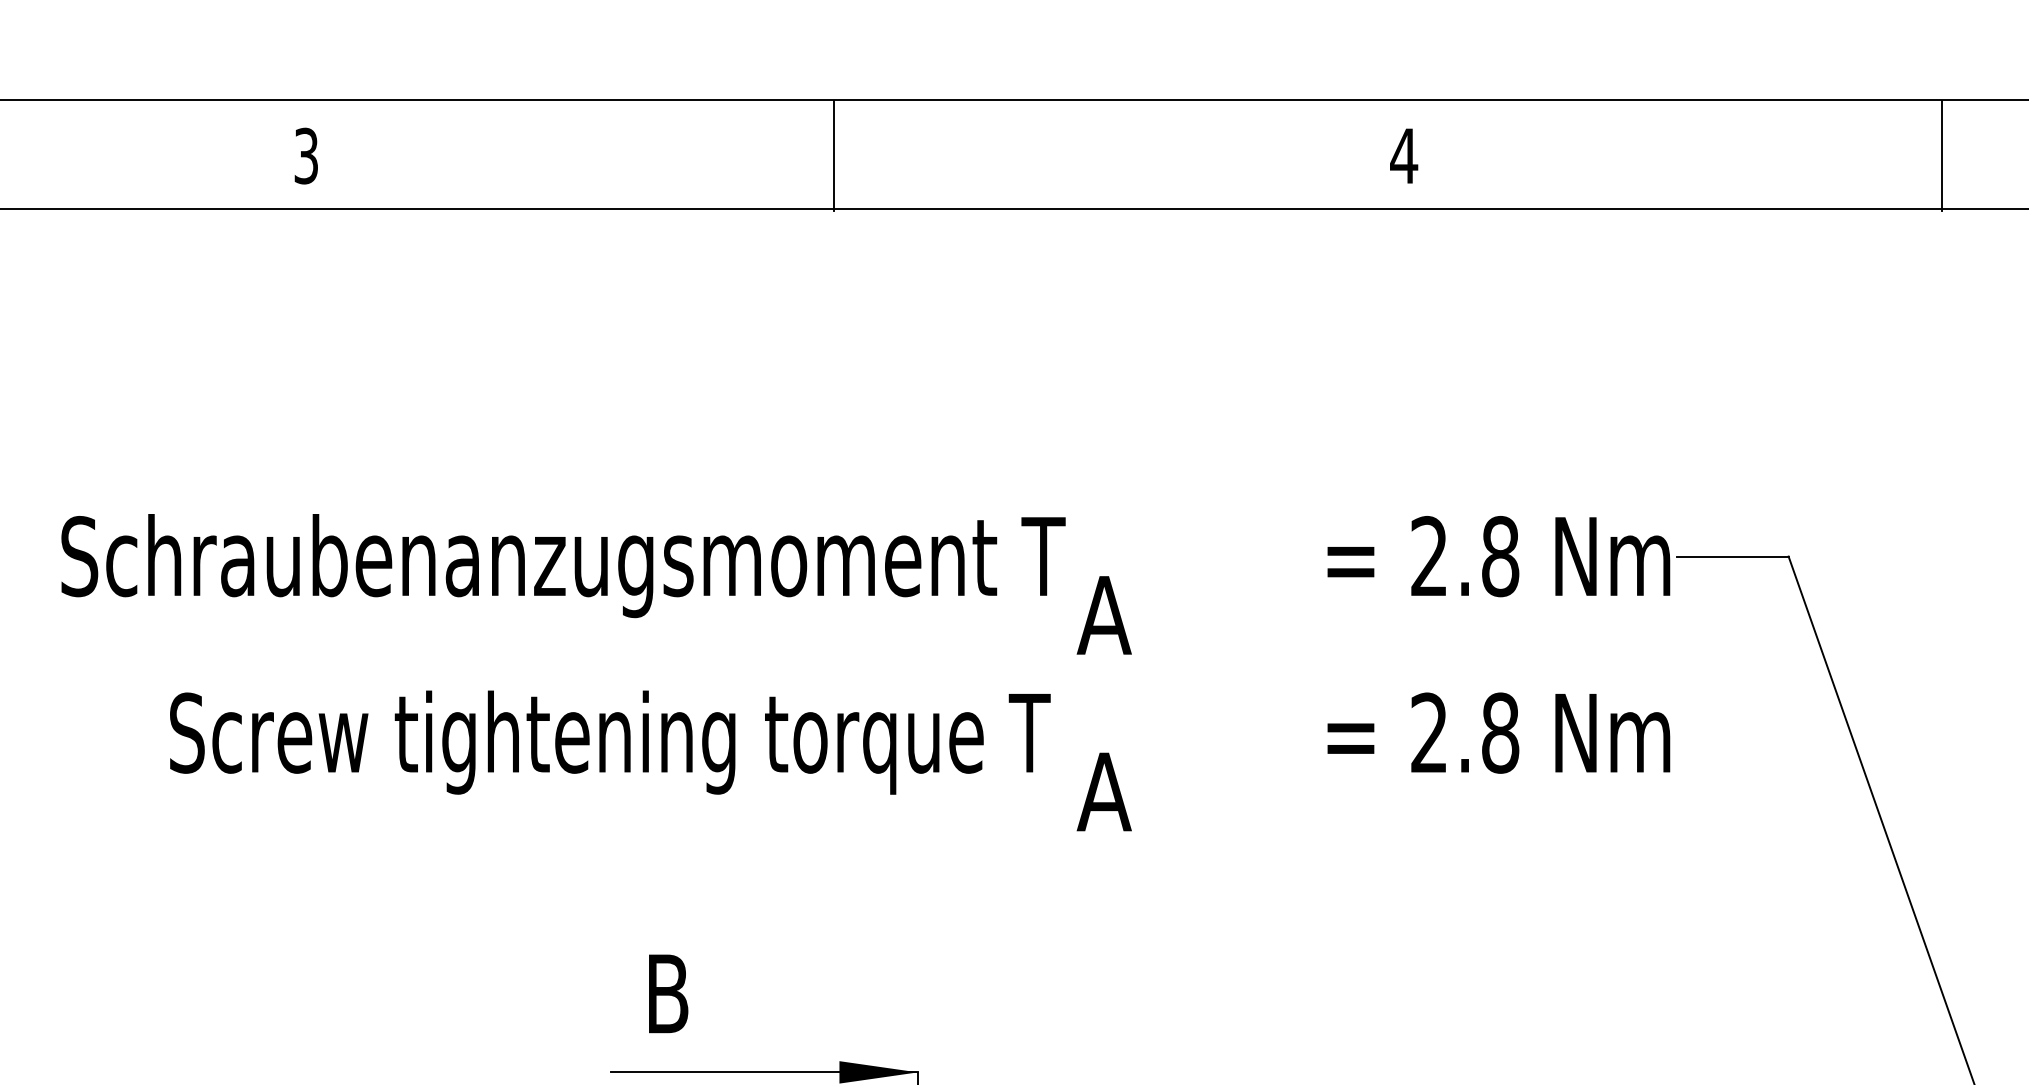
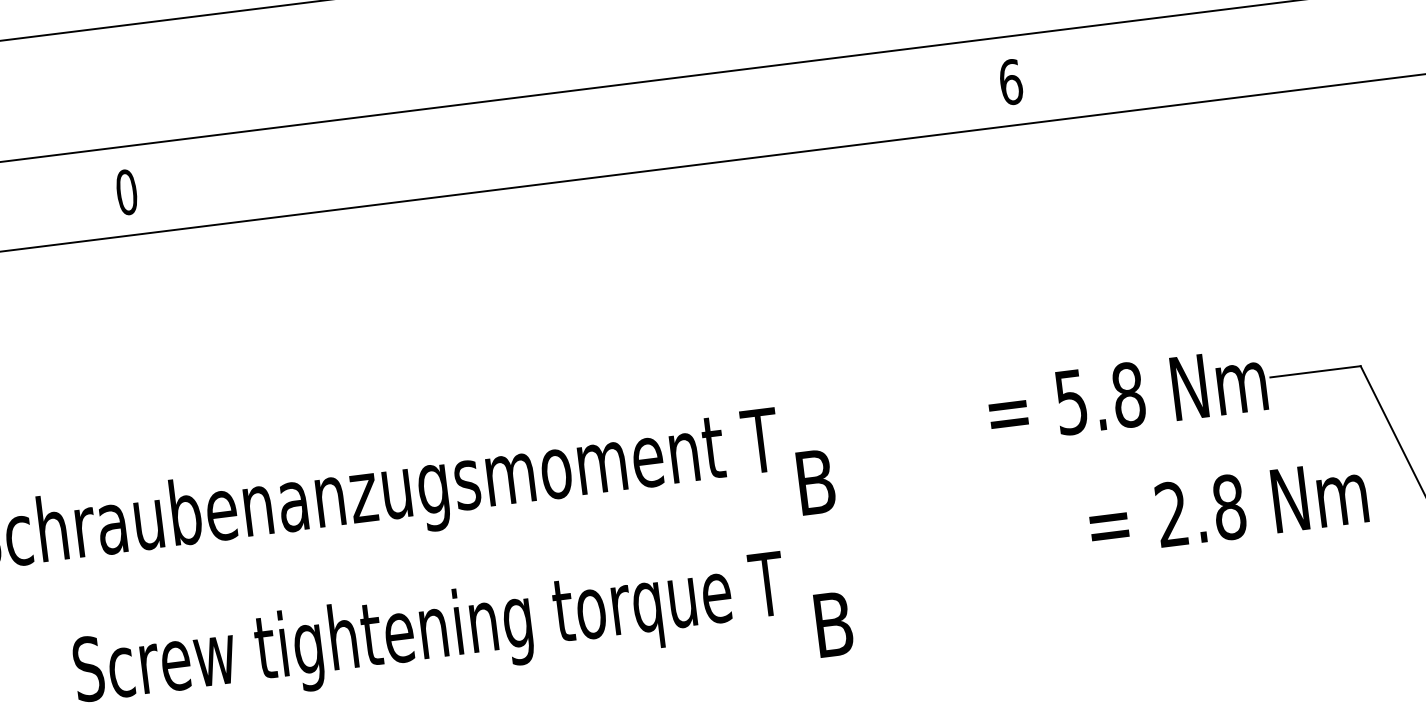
text: (306, 155) -> (126, 191), 3 -> 0
line: (834, 155) -> (552, 138), removed
text: (1404, 155) -> (1011, 81), 4 -> 6
text: (1428, 556) -> (1070, 402), 2.8 -> 5.8
text: (1103, 615) -> (814, 482), A -> B
text: (1498, 732) -> (1227, 507), moved
text: (1103, 791) -> (832, 624), A -> B

